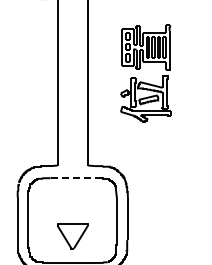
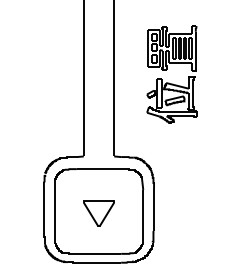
part: (141, 68) -> (167, 69), moved
line: (73, 178) -> (99, 169), dashed -> solid
part: (72, 236) -> (98, 213), moved

